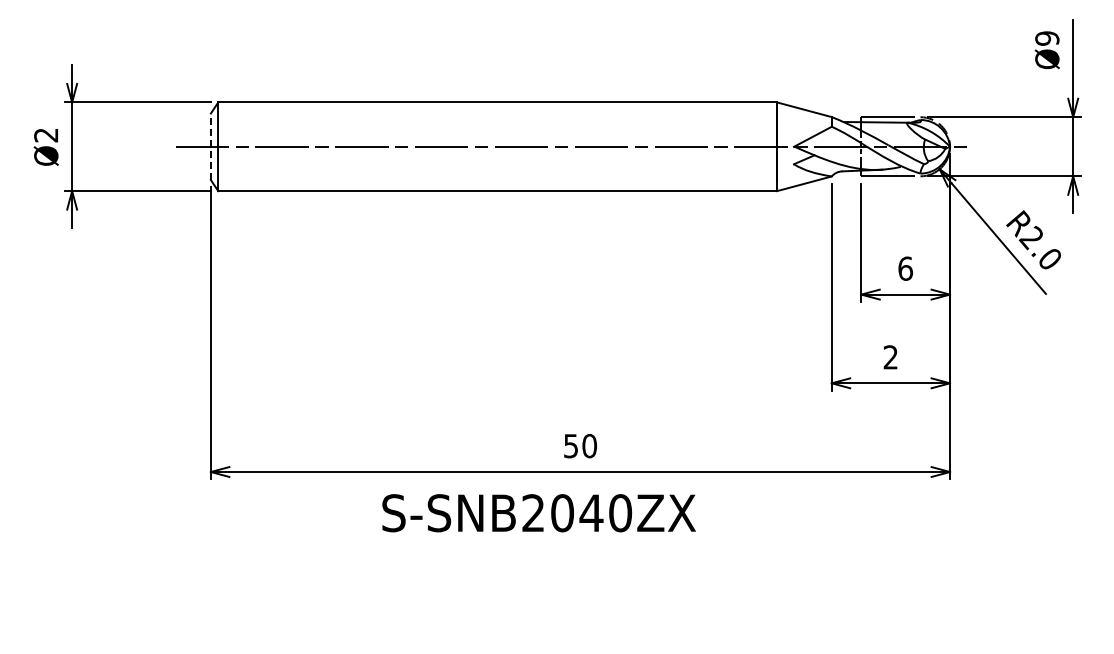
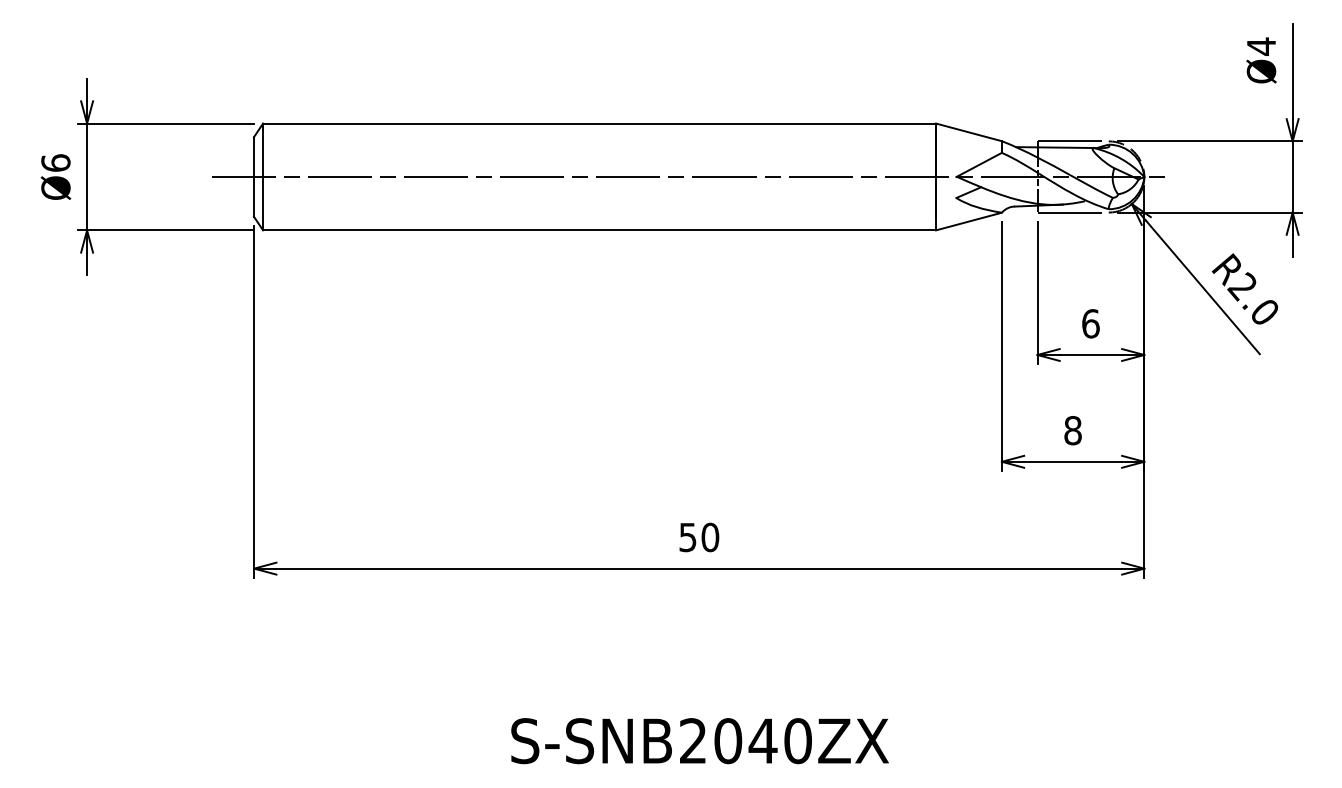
text: (1047, 38) -> (1261, 46), Ø9 -> Ø4
text: (46, 134) -> (56, 162), Ø2 -> Ø6
line: (210, 146) -> (253, 176), dashed -> solid
text: (890, 357) -> (1072, 430), 2 -> 8
text: (538, 513) -> (699, 741), moved

